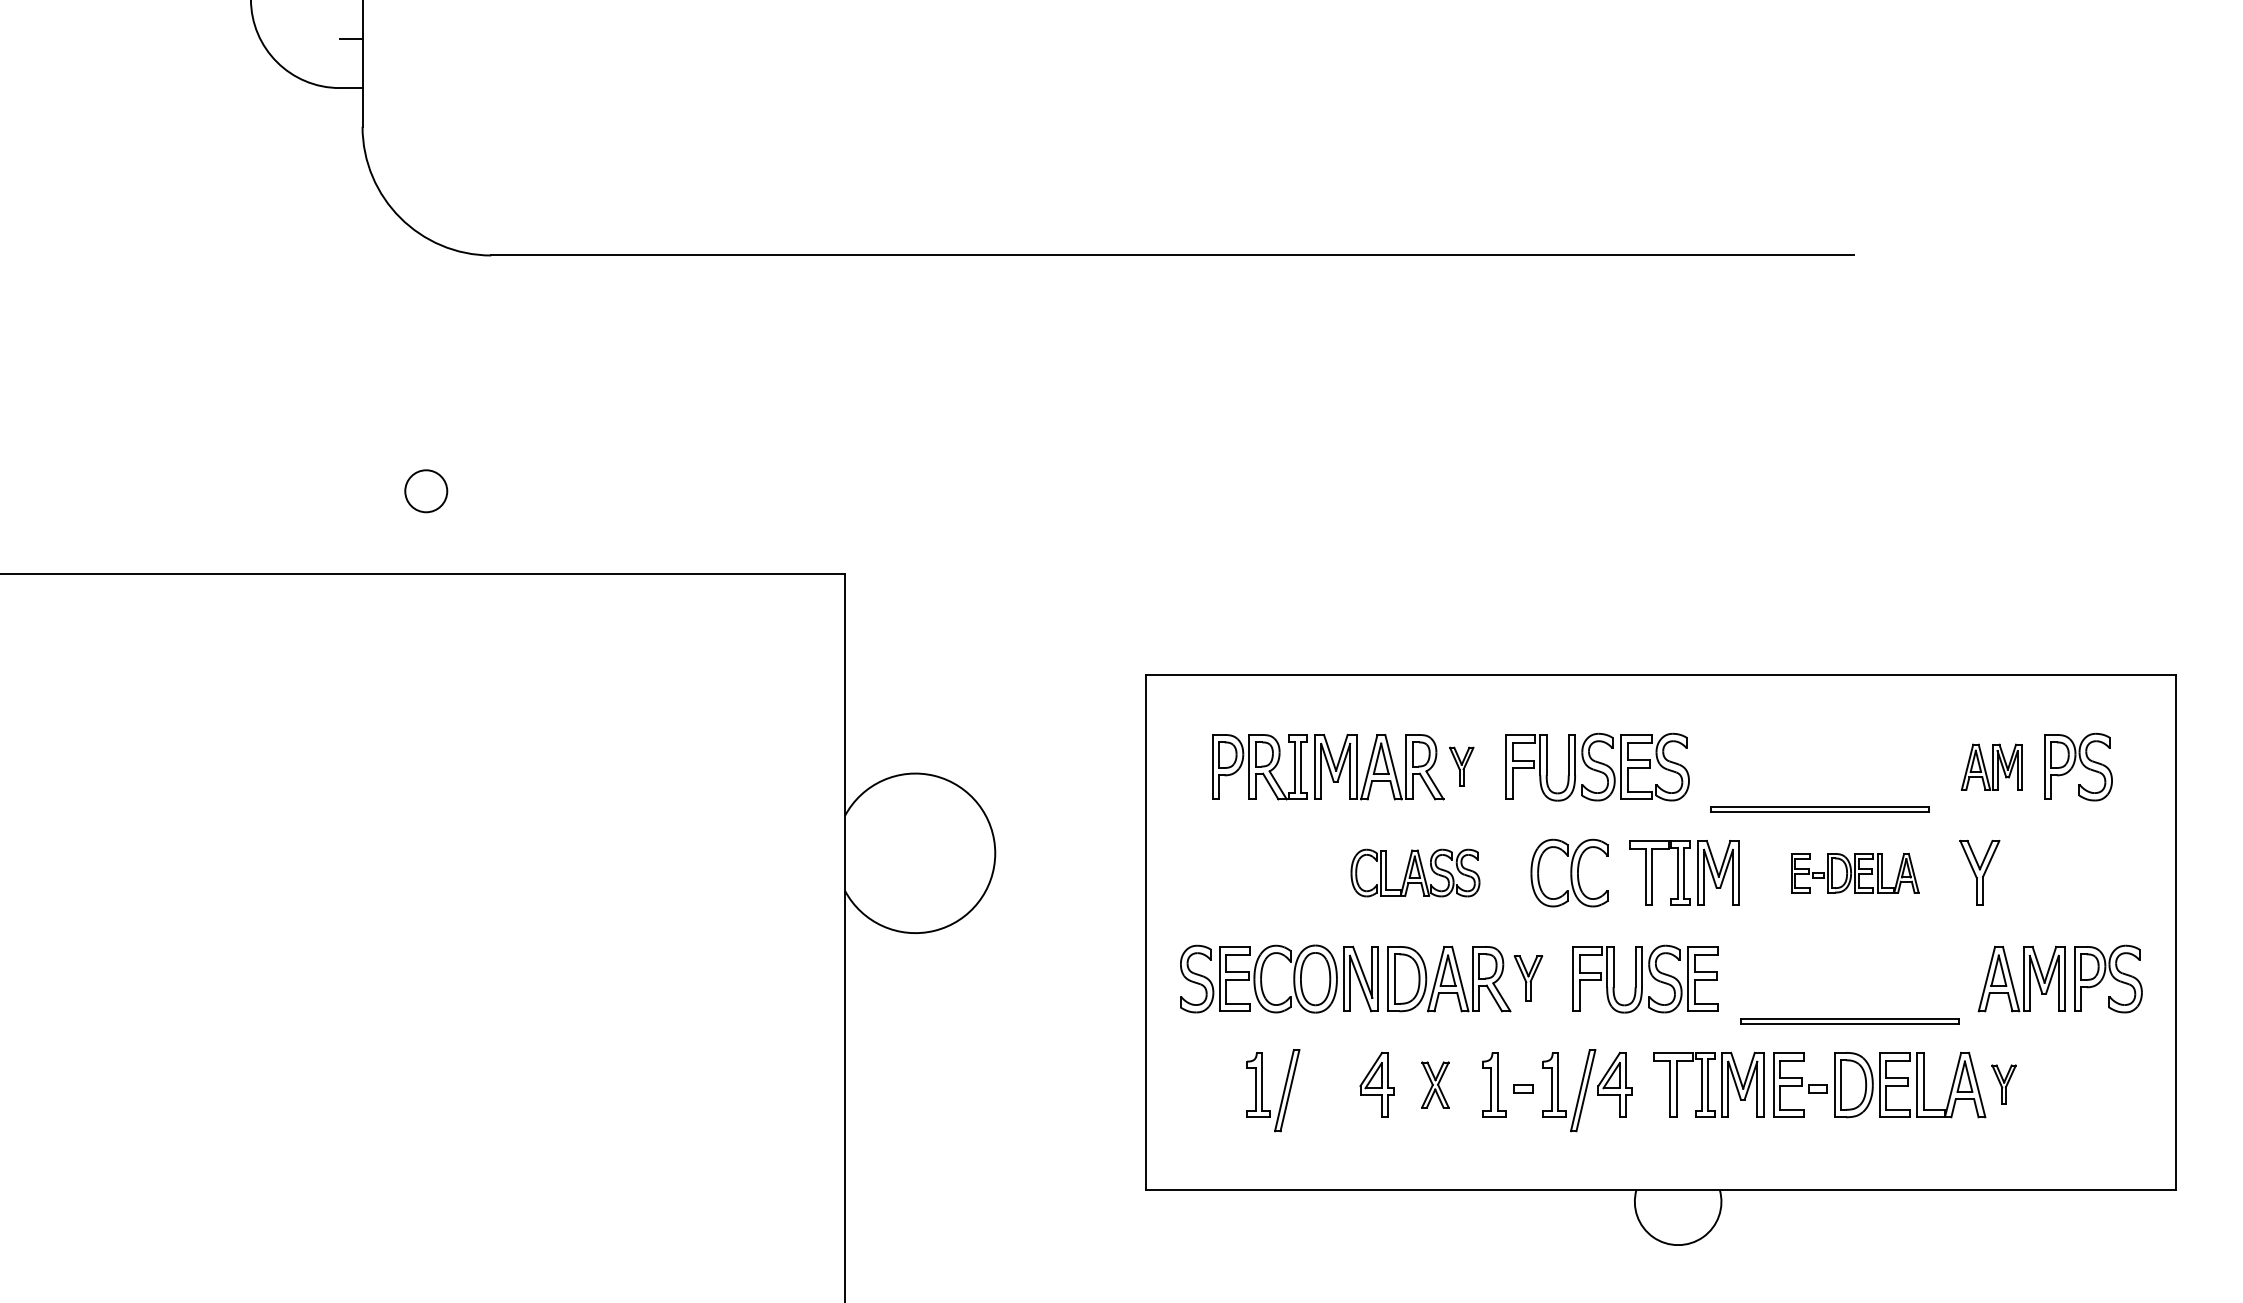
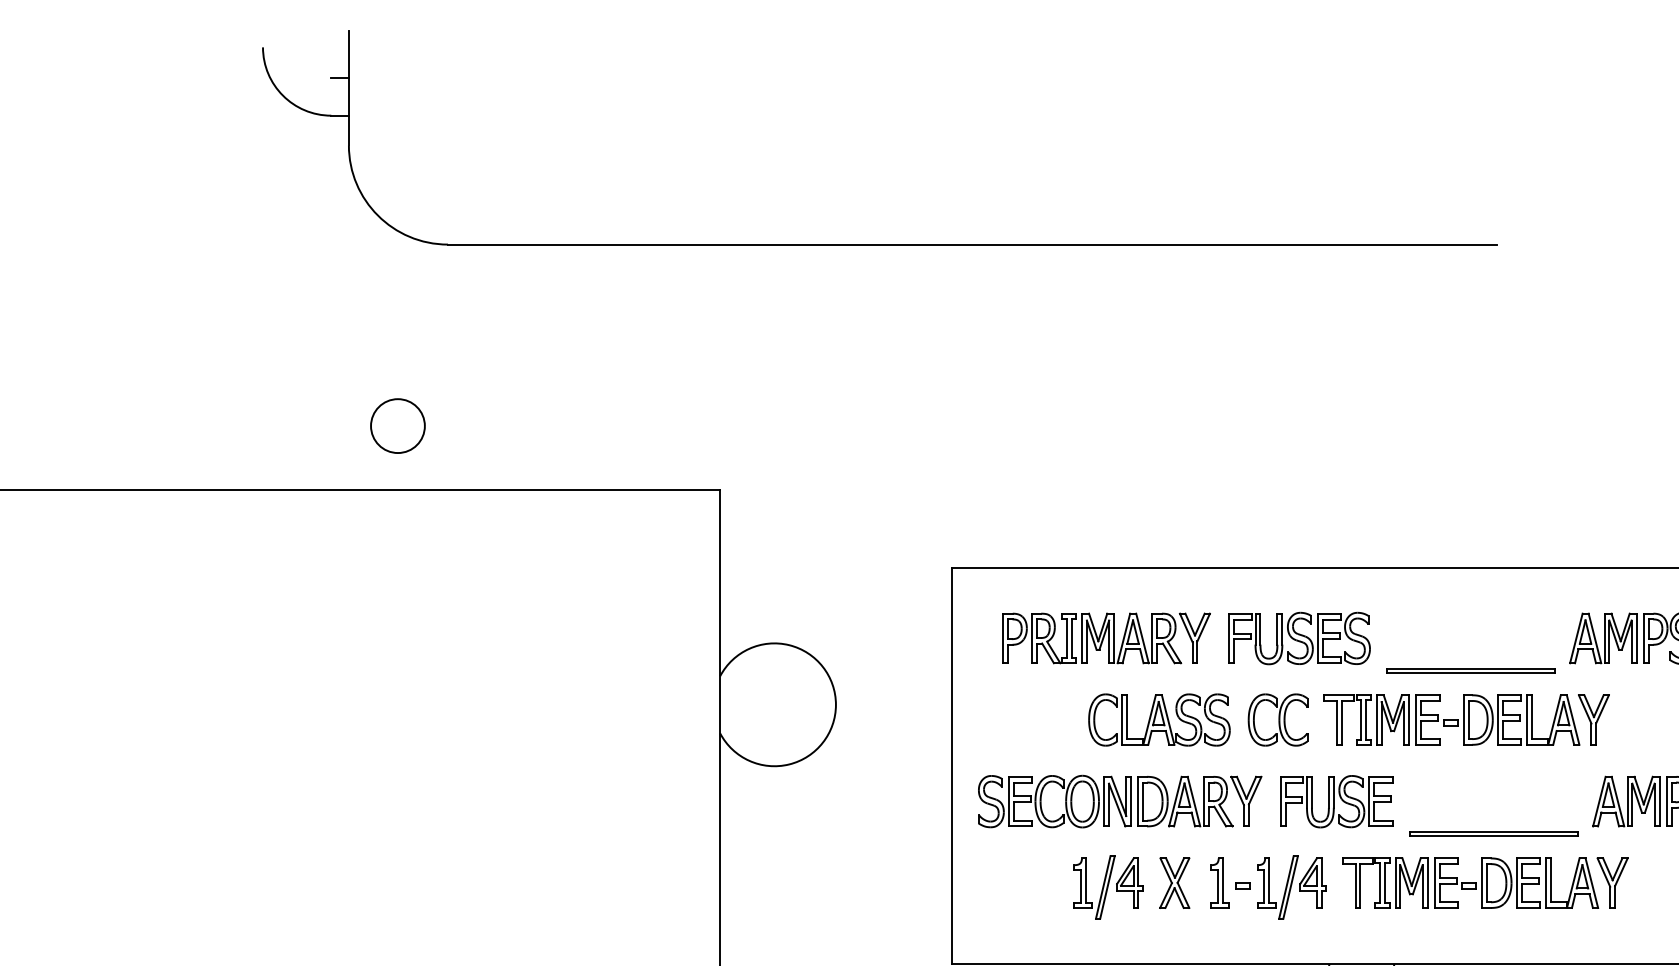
circle: (426, 491) -> (398, 426), size x1.67
part: (1461, 766) -> (1194, 637), size x1.67
part: (1991, 767) -> (1602, 638), size x1.43
part: (1415, 872) -> (1159, 719), size x1.43
part: (1854, 873) -> (1497, 720), size x1.67
part: (1528, 978) -> (1246, 801), size x1.43
part: (1435, 1084) -> (1174, 882), size x1.43
part: (2003, 1084) -> (1612, 882), size x1.67
part: (1282, 1093) -> (1101, 889), moved

